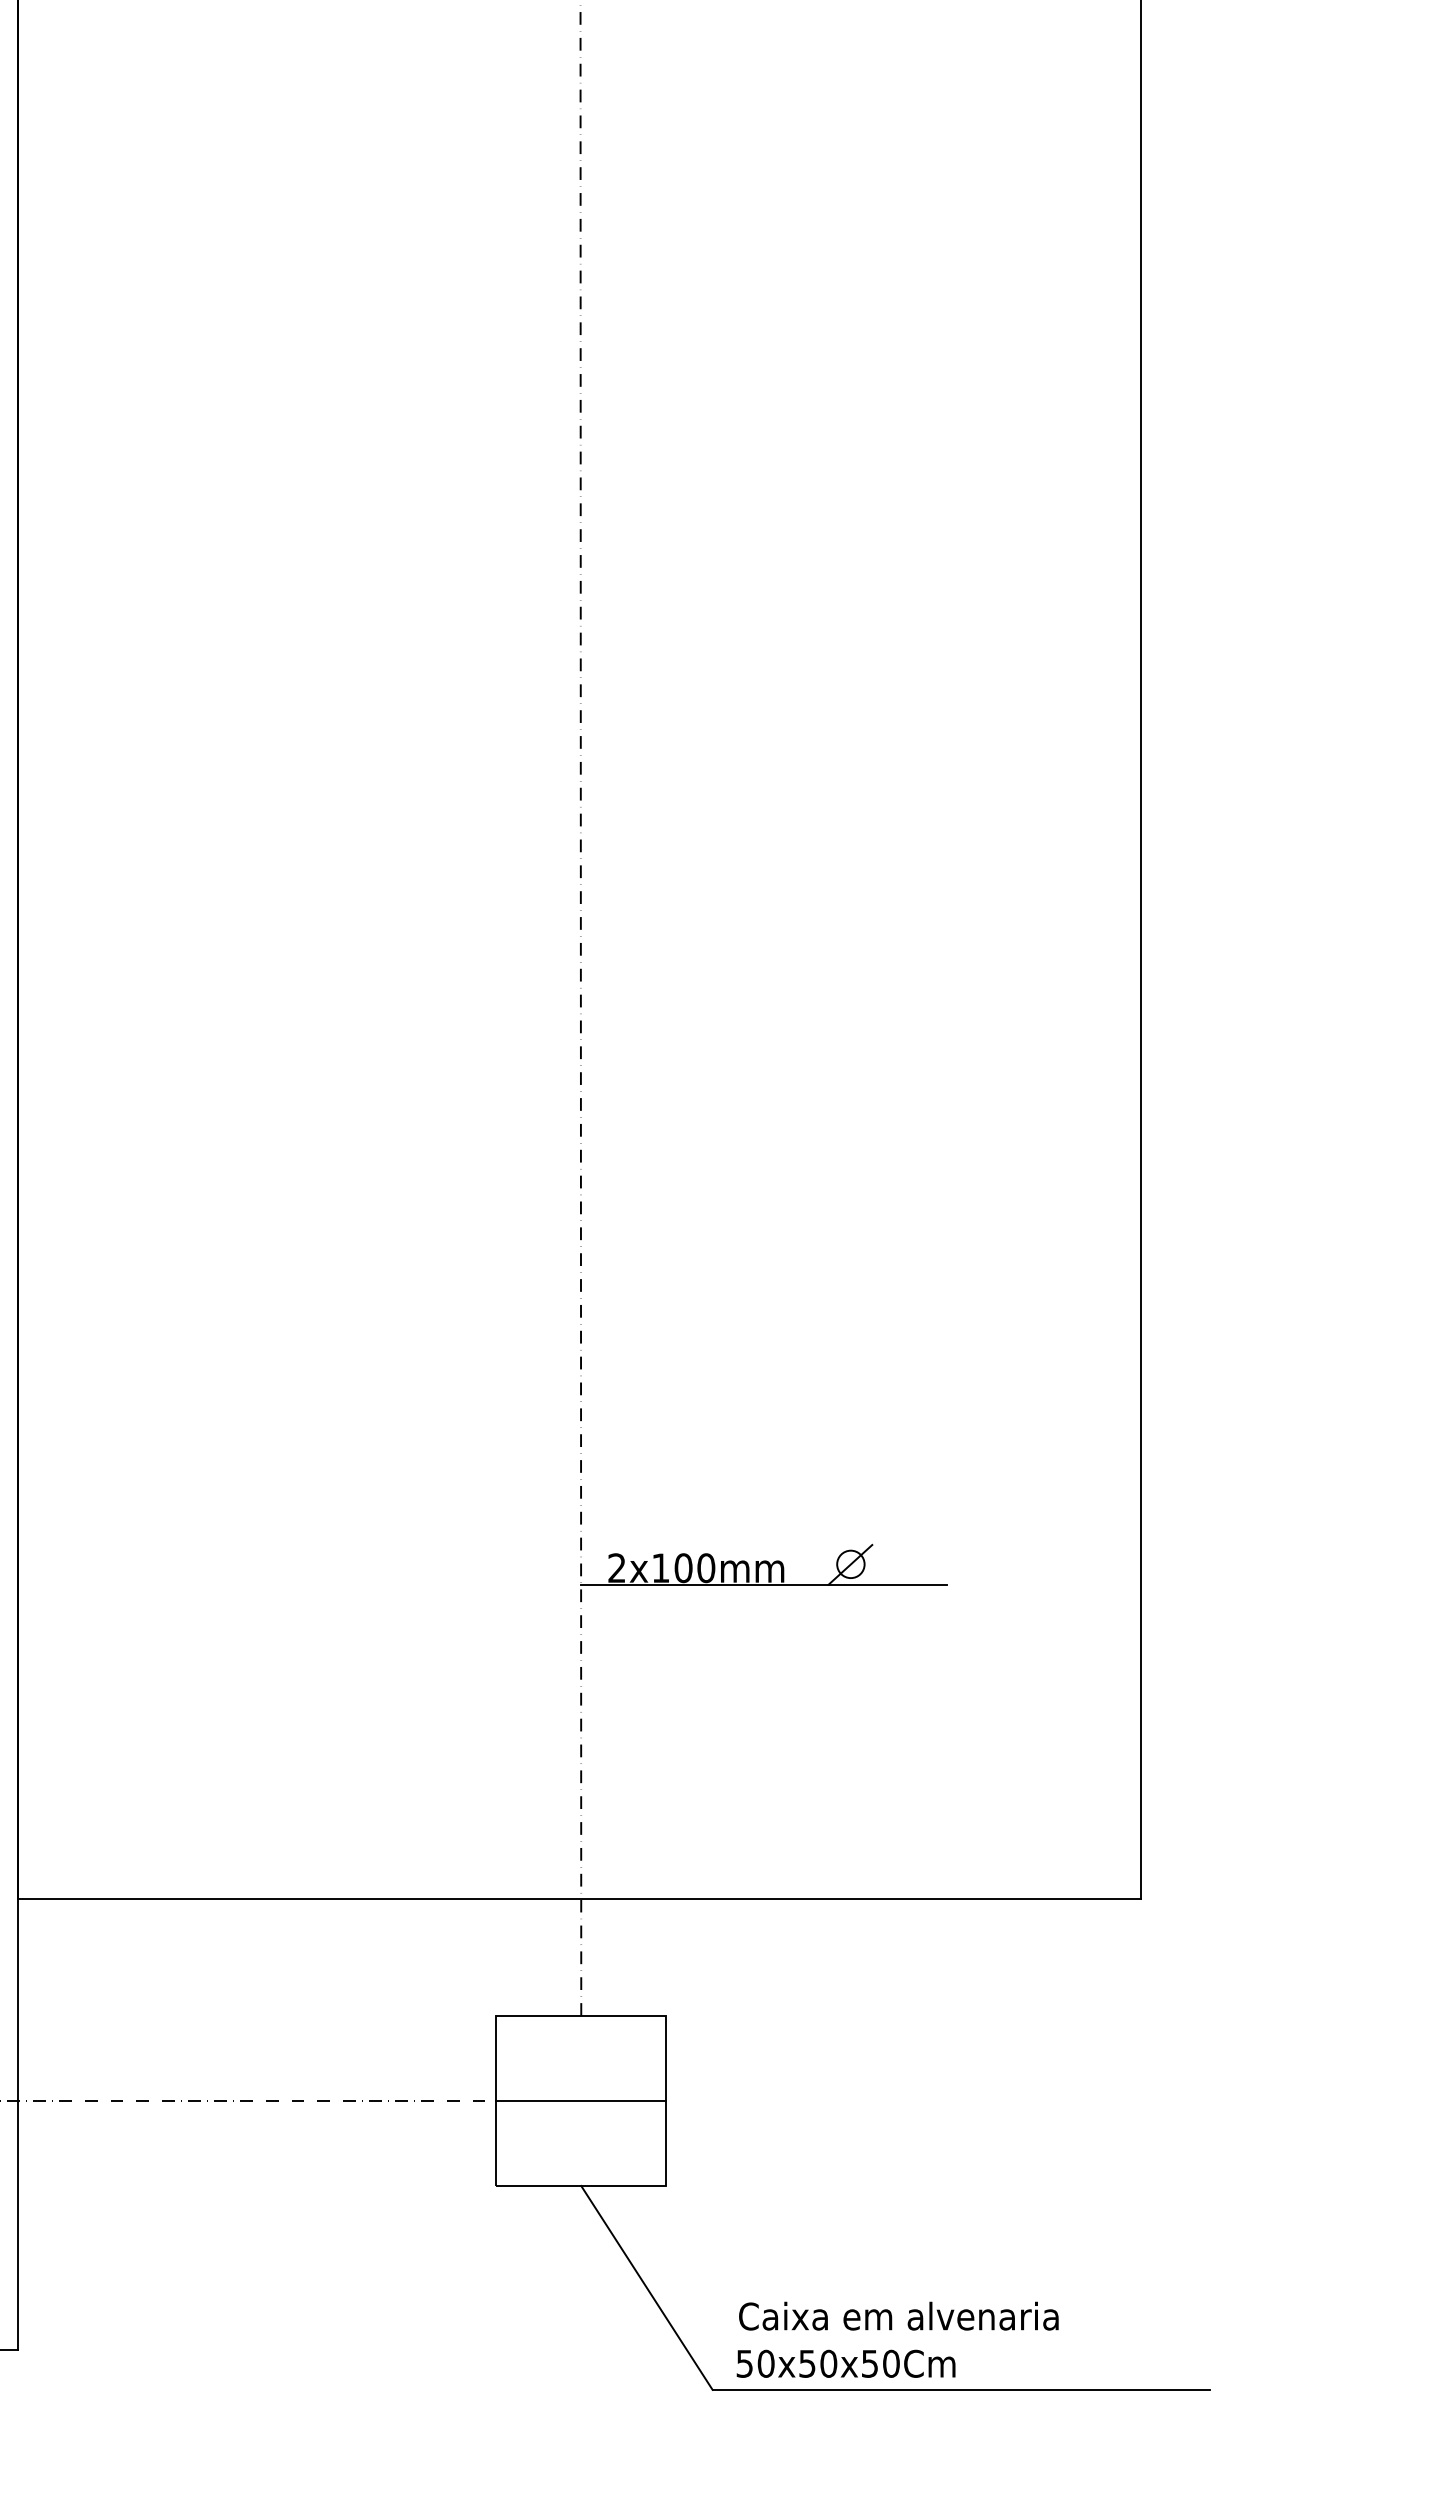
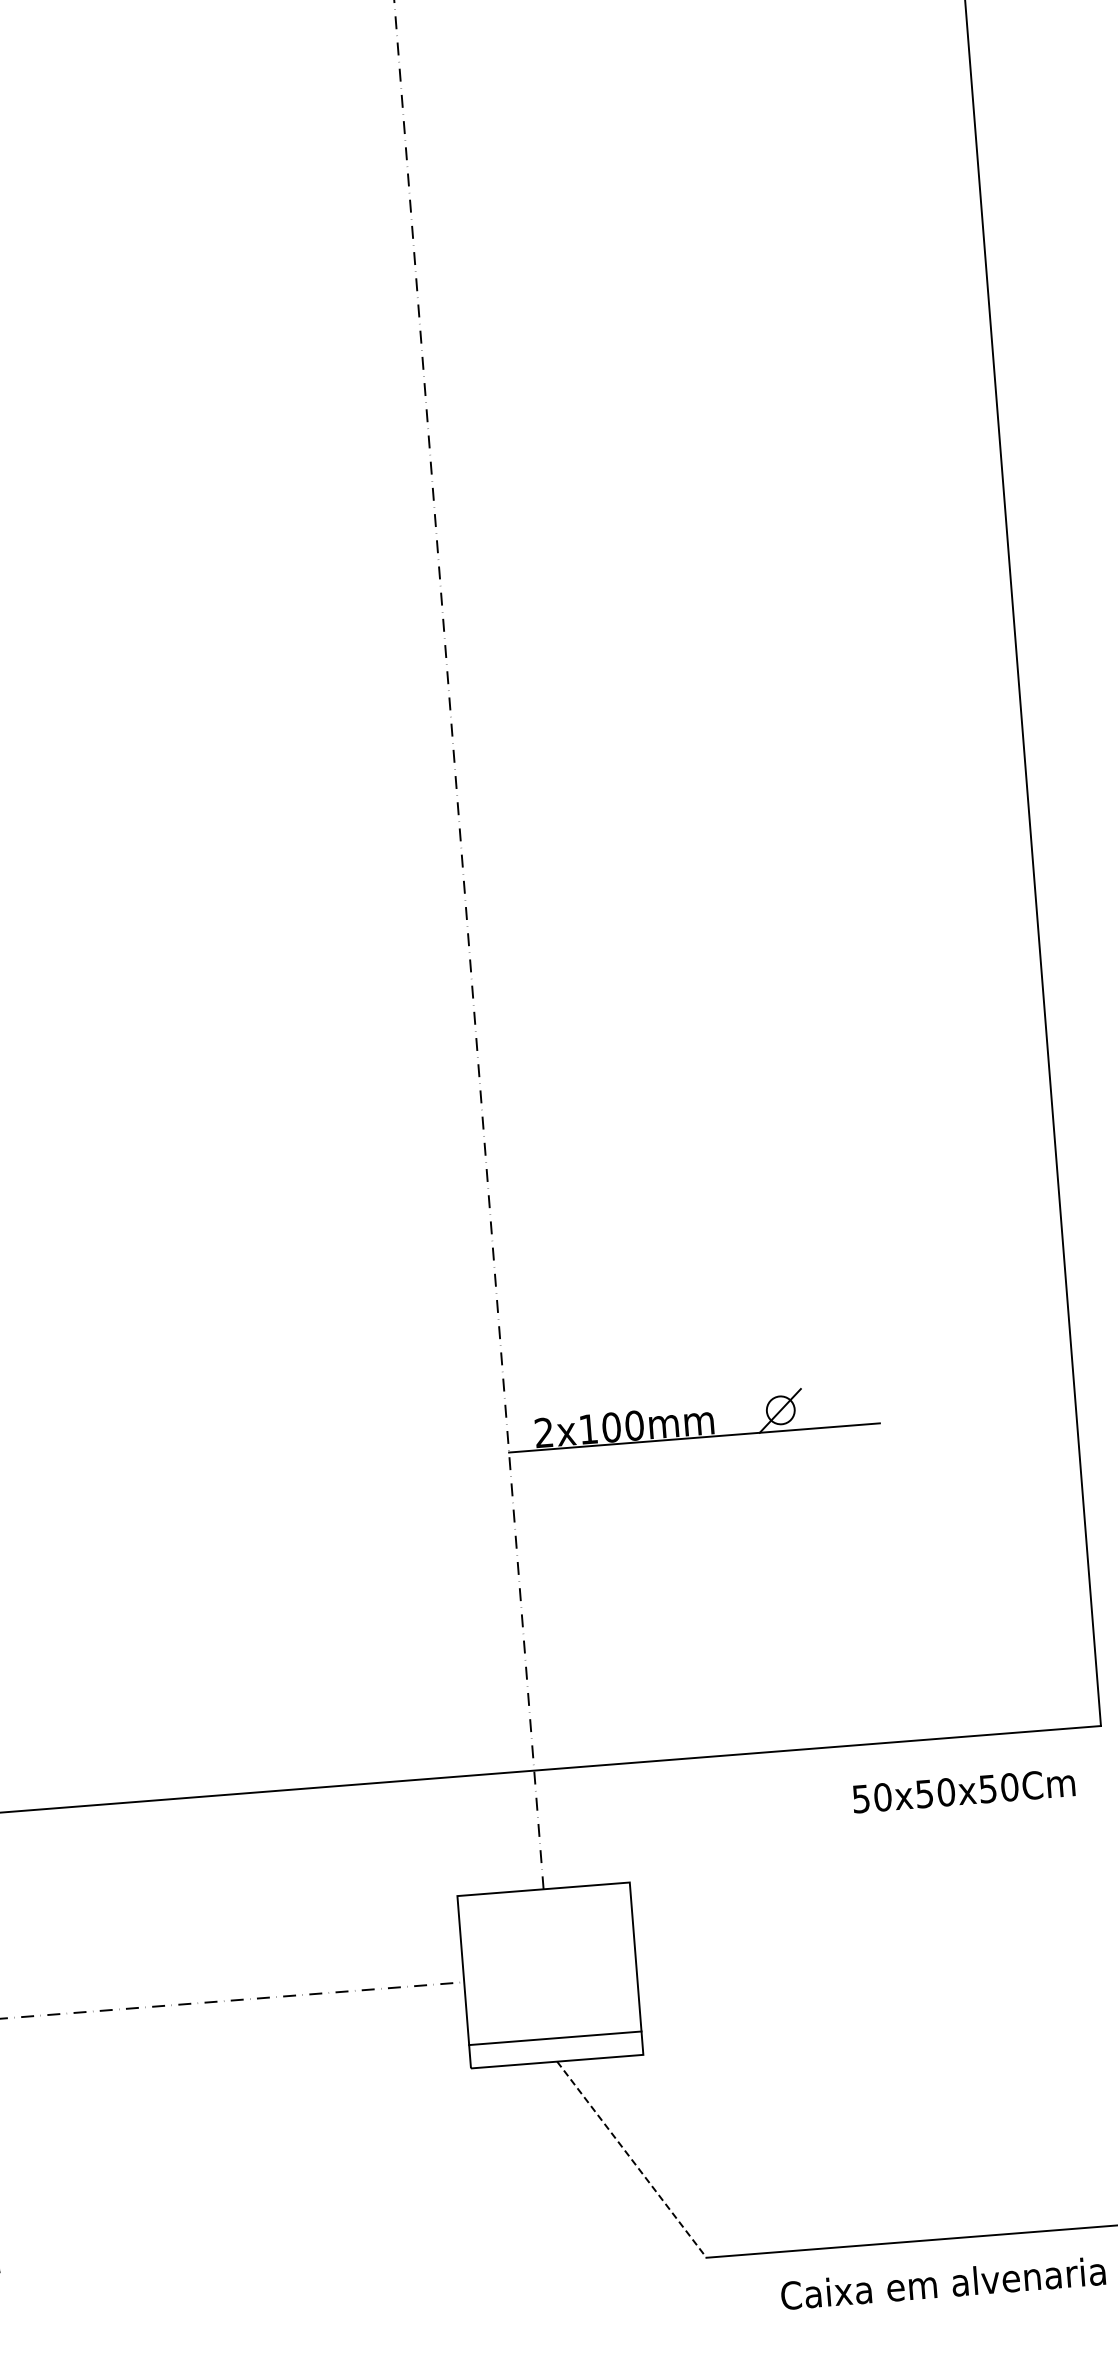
line: (581, 2100) -> (555, 2037), moved
line: (647, 2288) -> (632, 2160), solid -> dashed
text: (898, 2315) -> (942, 2282), moved
text: (845, 2363) -> (963, 1790), moved

